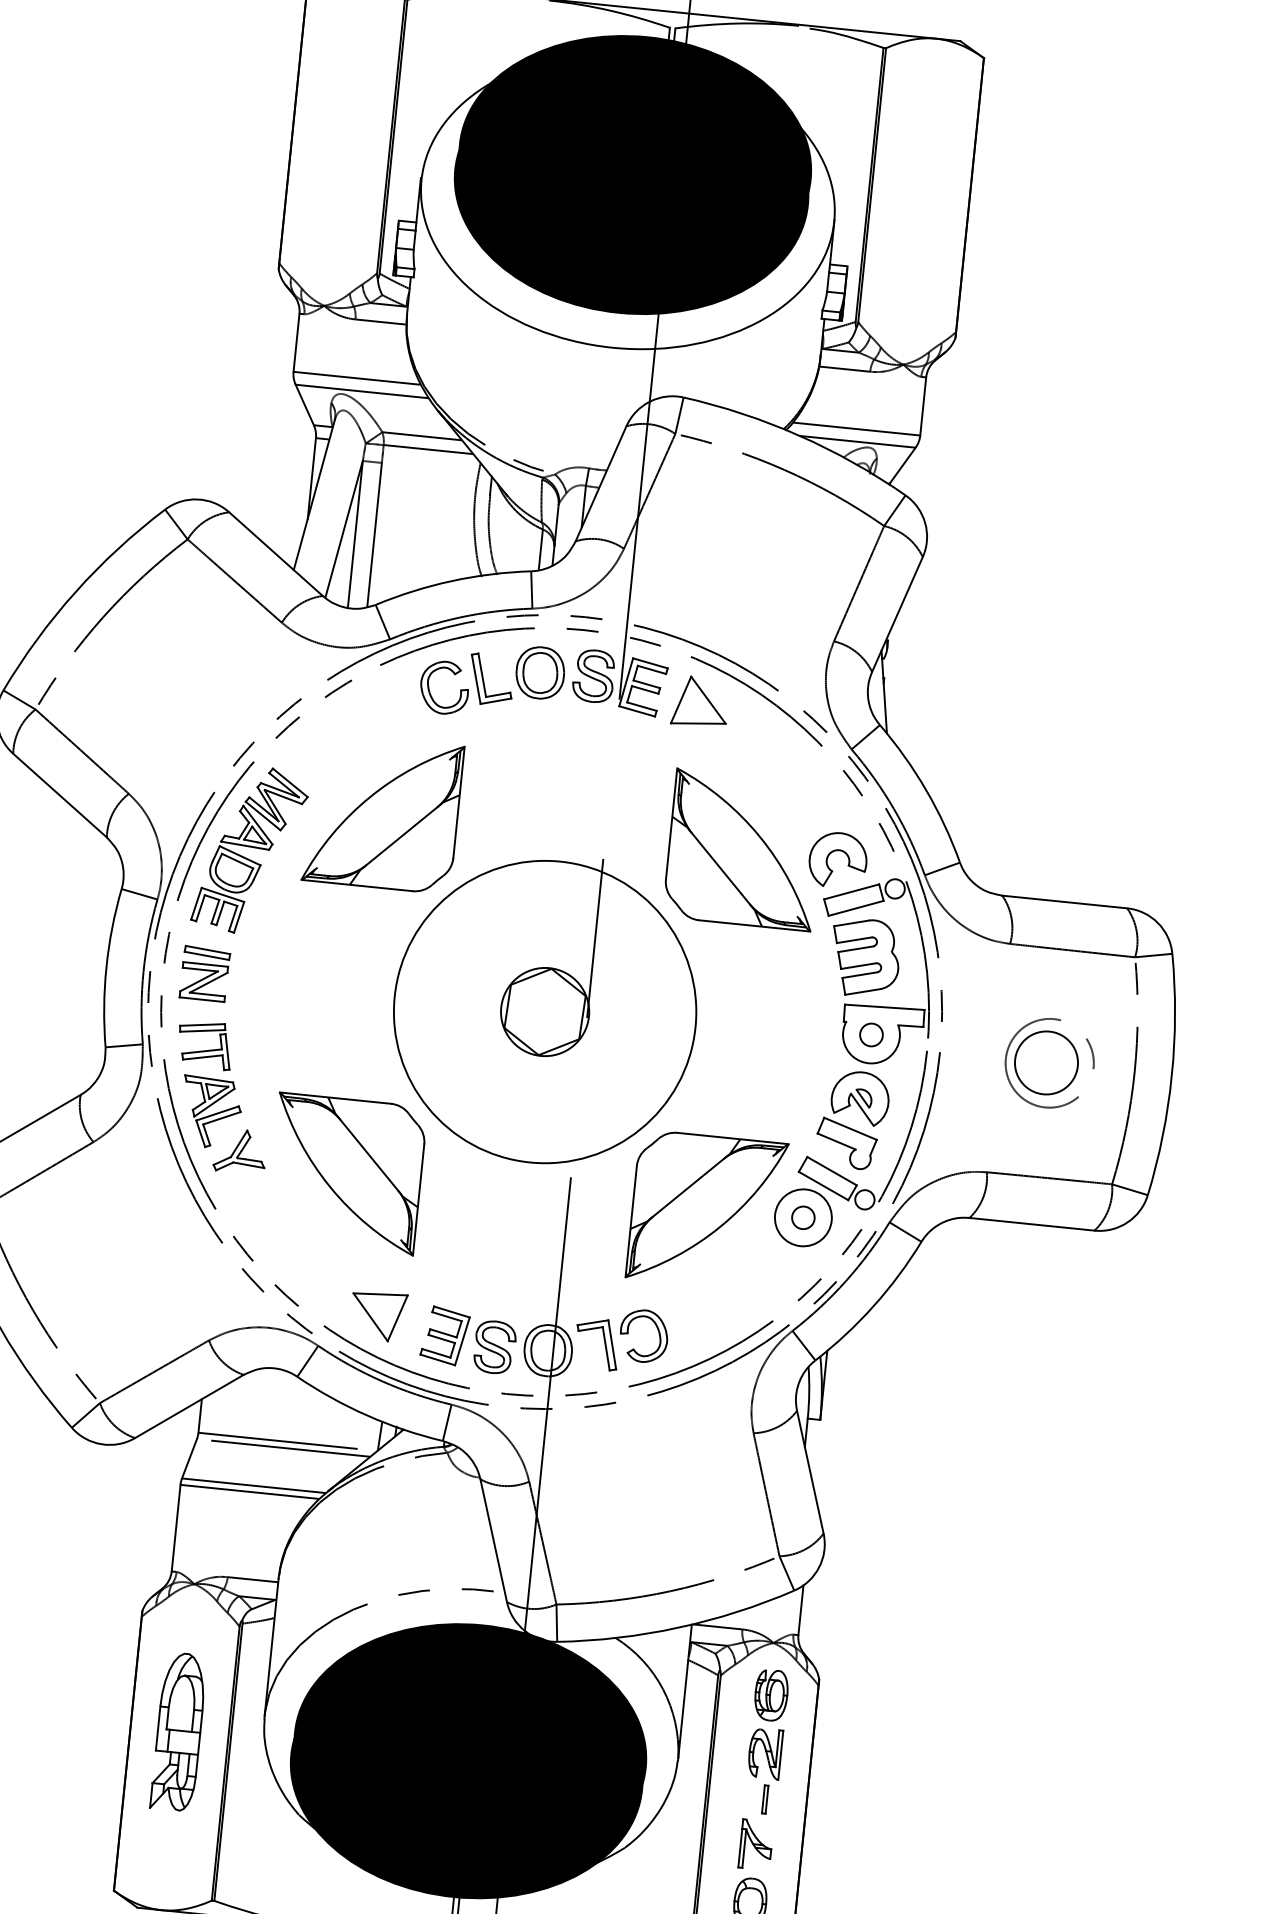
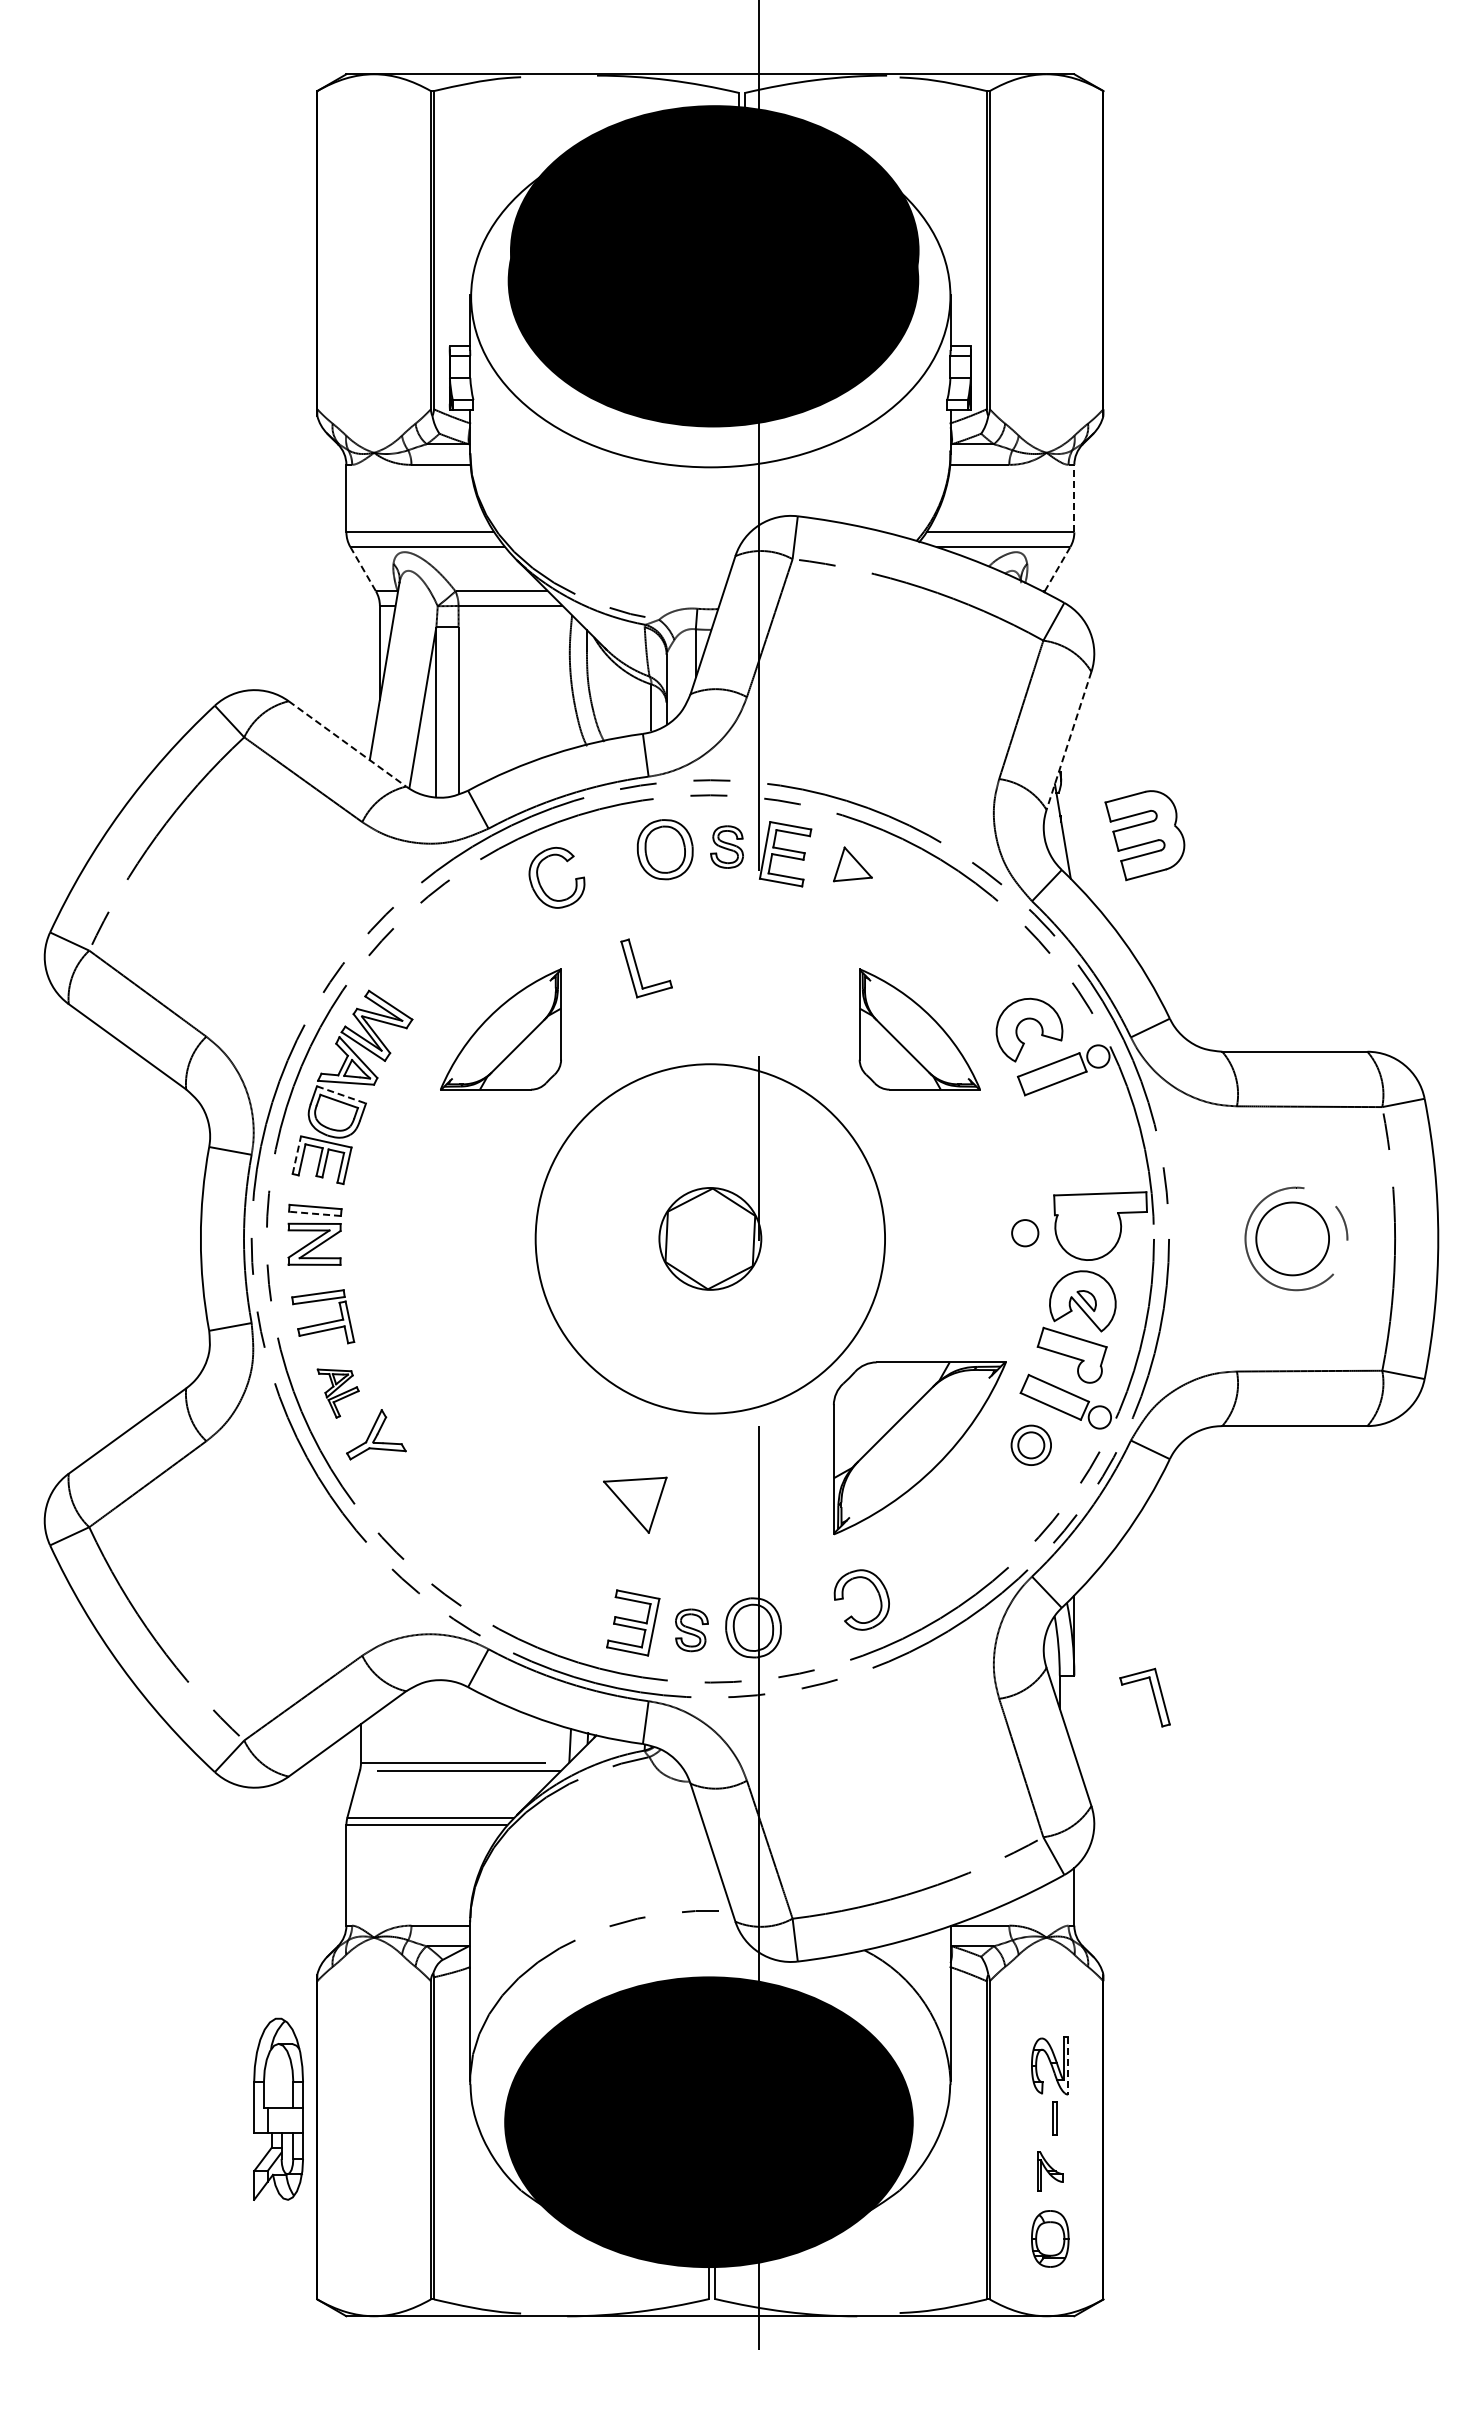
line: (305, 405) -> (363, 569), solid -> dashed
line: (923, 406) -> (1074, 498), solid -> dashed
line: (902, 466) -> (1057, 569), solid -> dashed
line: (276, 553) -> (347, 743), solid -> dashed
line: (897, 614) -> (1069, 740), solid -> dashed
part: (593, 675) -> (726, 846), size x0.7
part: (484, 680) -> (638, 969), moved
part: (700, 702) -> (852, 864), size x0.6
part: (382, 813) -> (500, 1029), size x0.7
part: (743, 850) -> (919, 1029), size x0.7
line: (240, 855) -> (341, 1094), solid -> dashed
line: (196, 903) -> (296, 1154), solid -> dashed
line: (206, 955) -> (314, 1213), solid -> dashed
part: (864, 958) -> (1144, 835), moved
circle: (871, 1035) -> (1025, 1233), moved
part: (211, 1112) -> (338, 1393), size x0.6
part: (346, 1174) -> (500, 1448), removed
circle: (803, 1217) -> (1031, 1445), size x0.6
part: (378, 1315) -> (635, 1504), moved
part: (604, 1341) -> (1152, 1693), moved
part: (494, 1347) -> (691, 1630), size x0.7
part: (771, 1695) -> (1050, 1998), removed
part: (179, 1731) -> (278, 2108), moved
fill: (470, 1749) -> (710, 2095), removed
line: (781, 1755) -> (1068, 2065), solid -> dashed
part: (755, 1844) -> (1049, 2171), size x0.7

